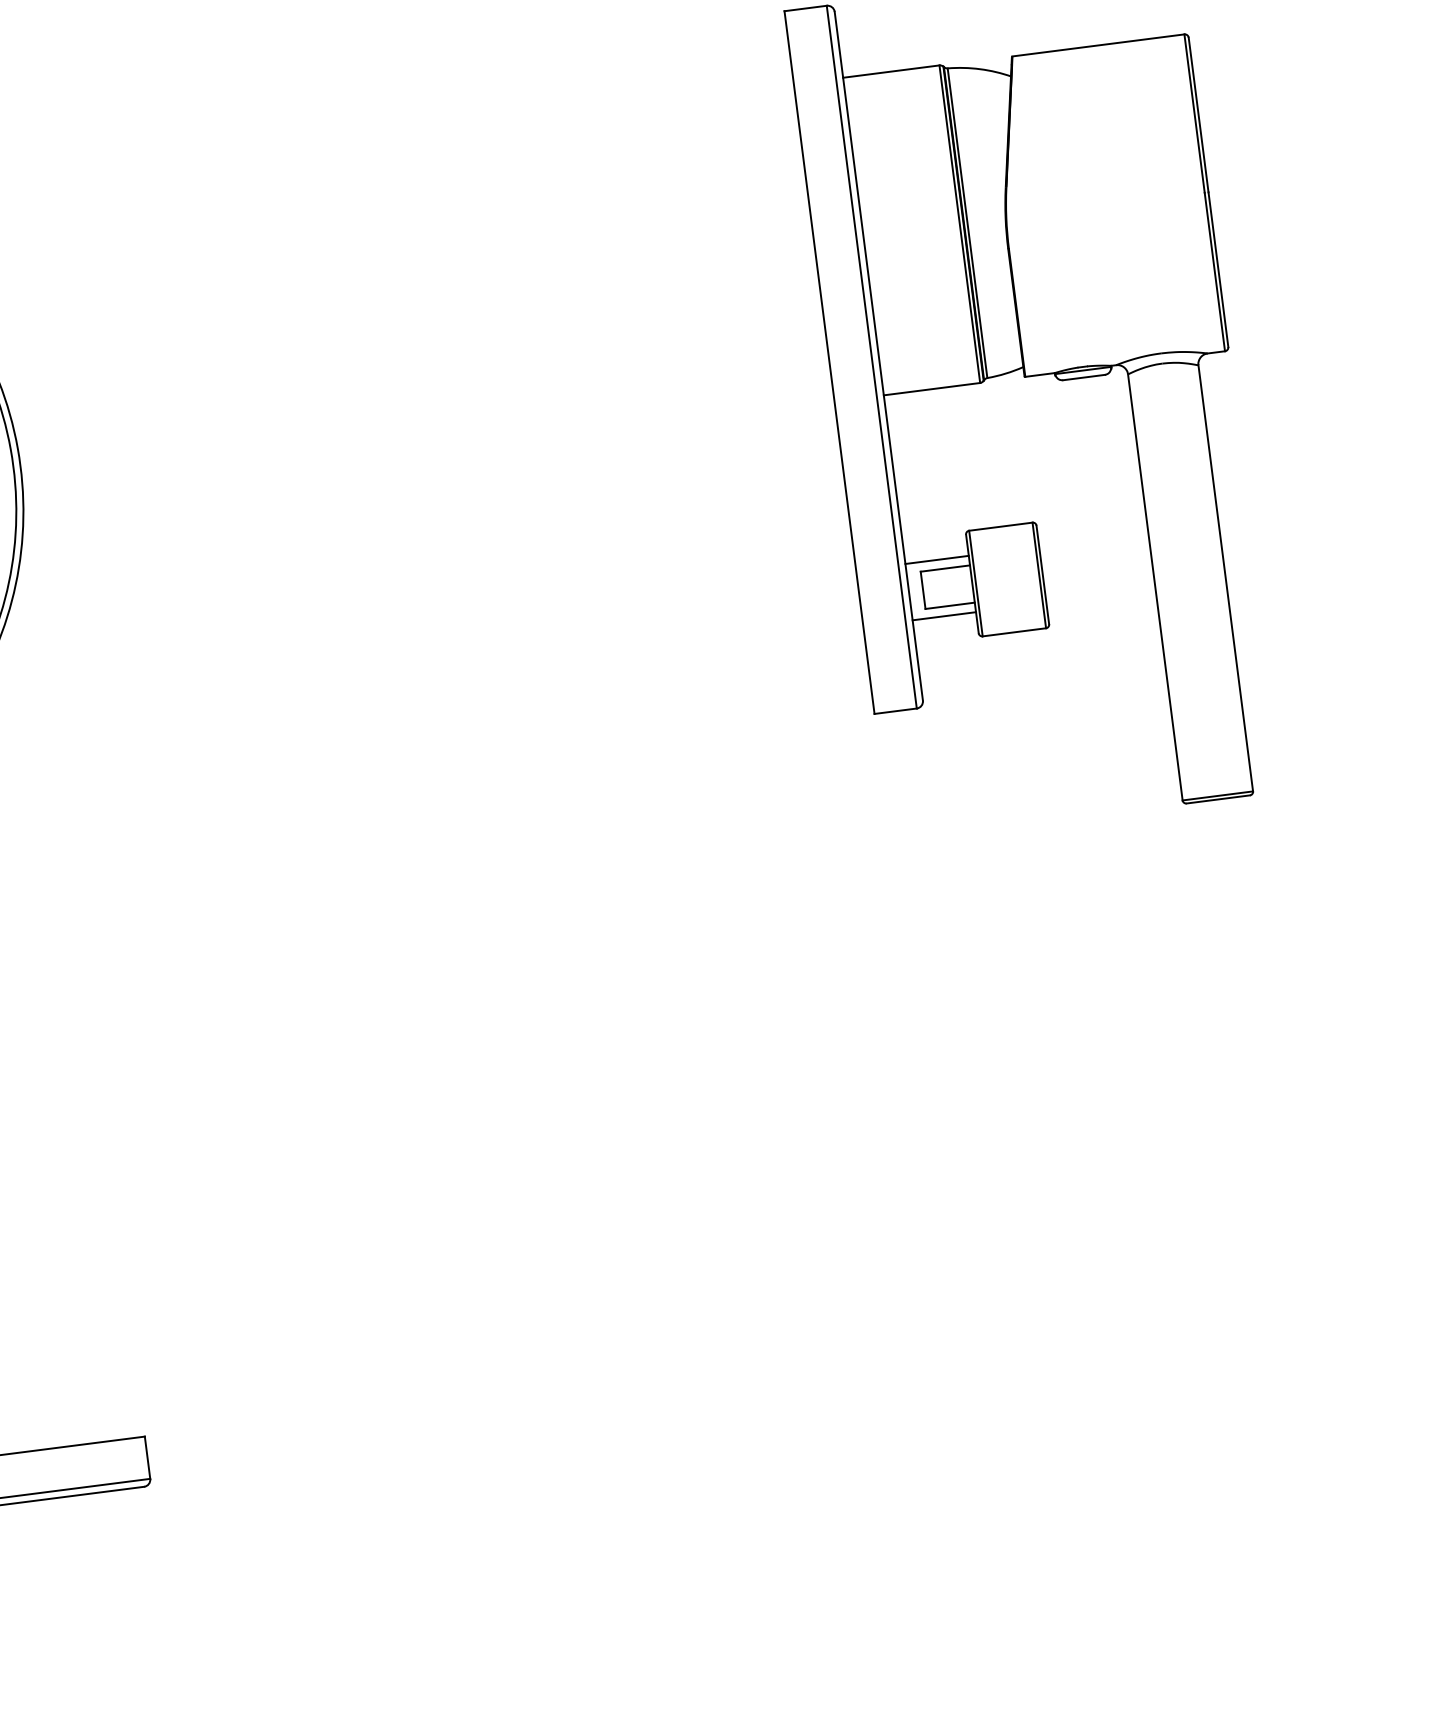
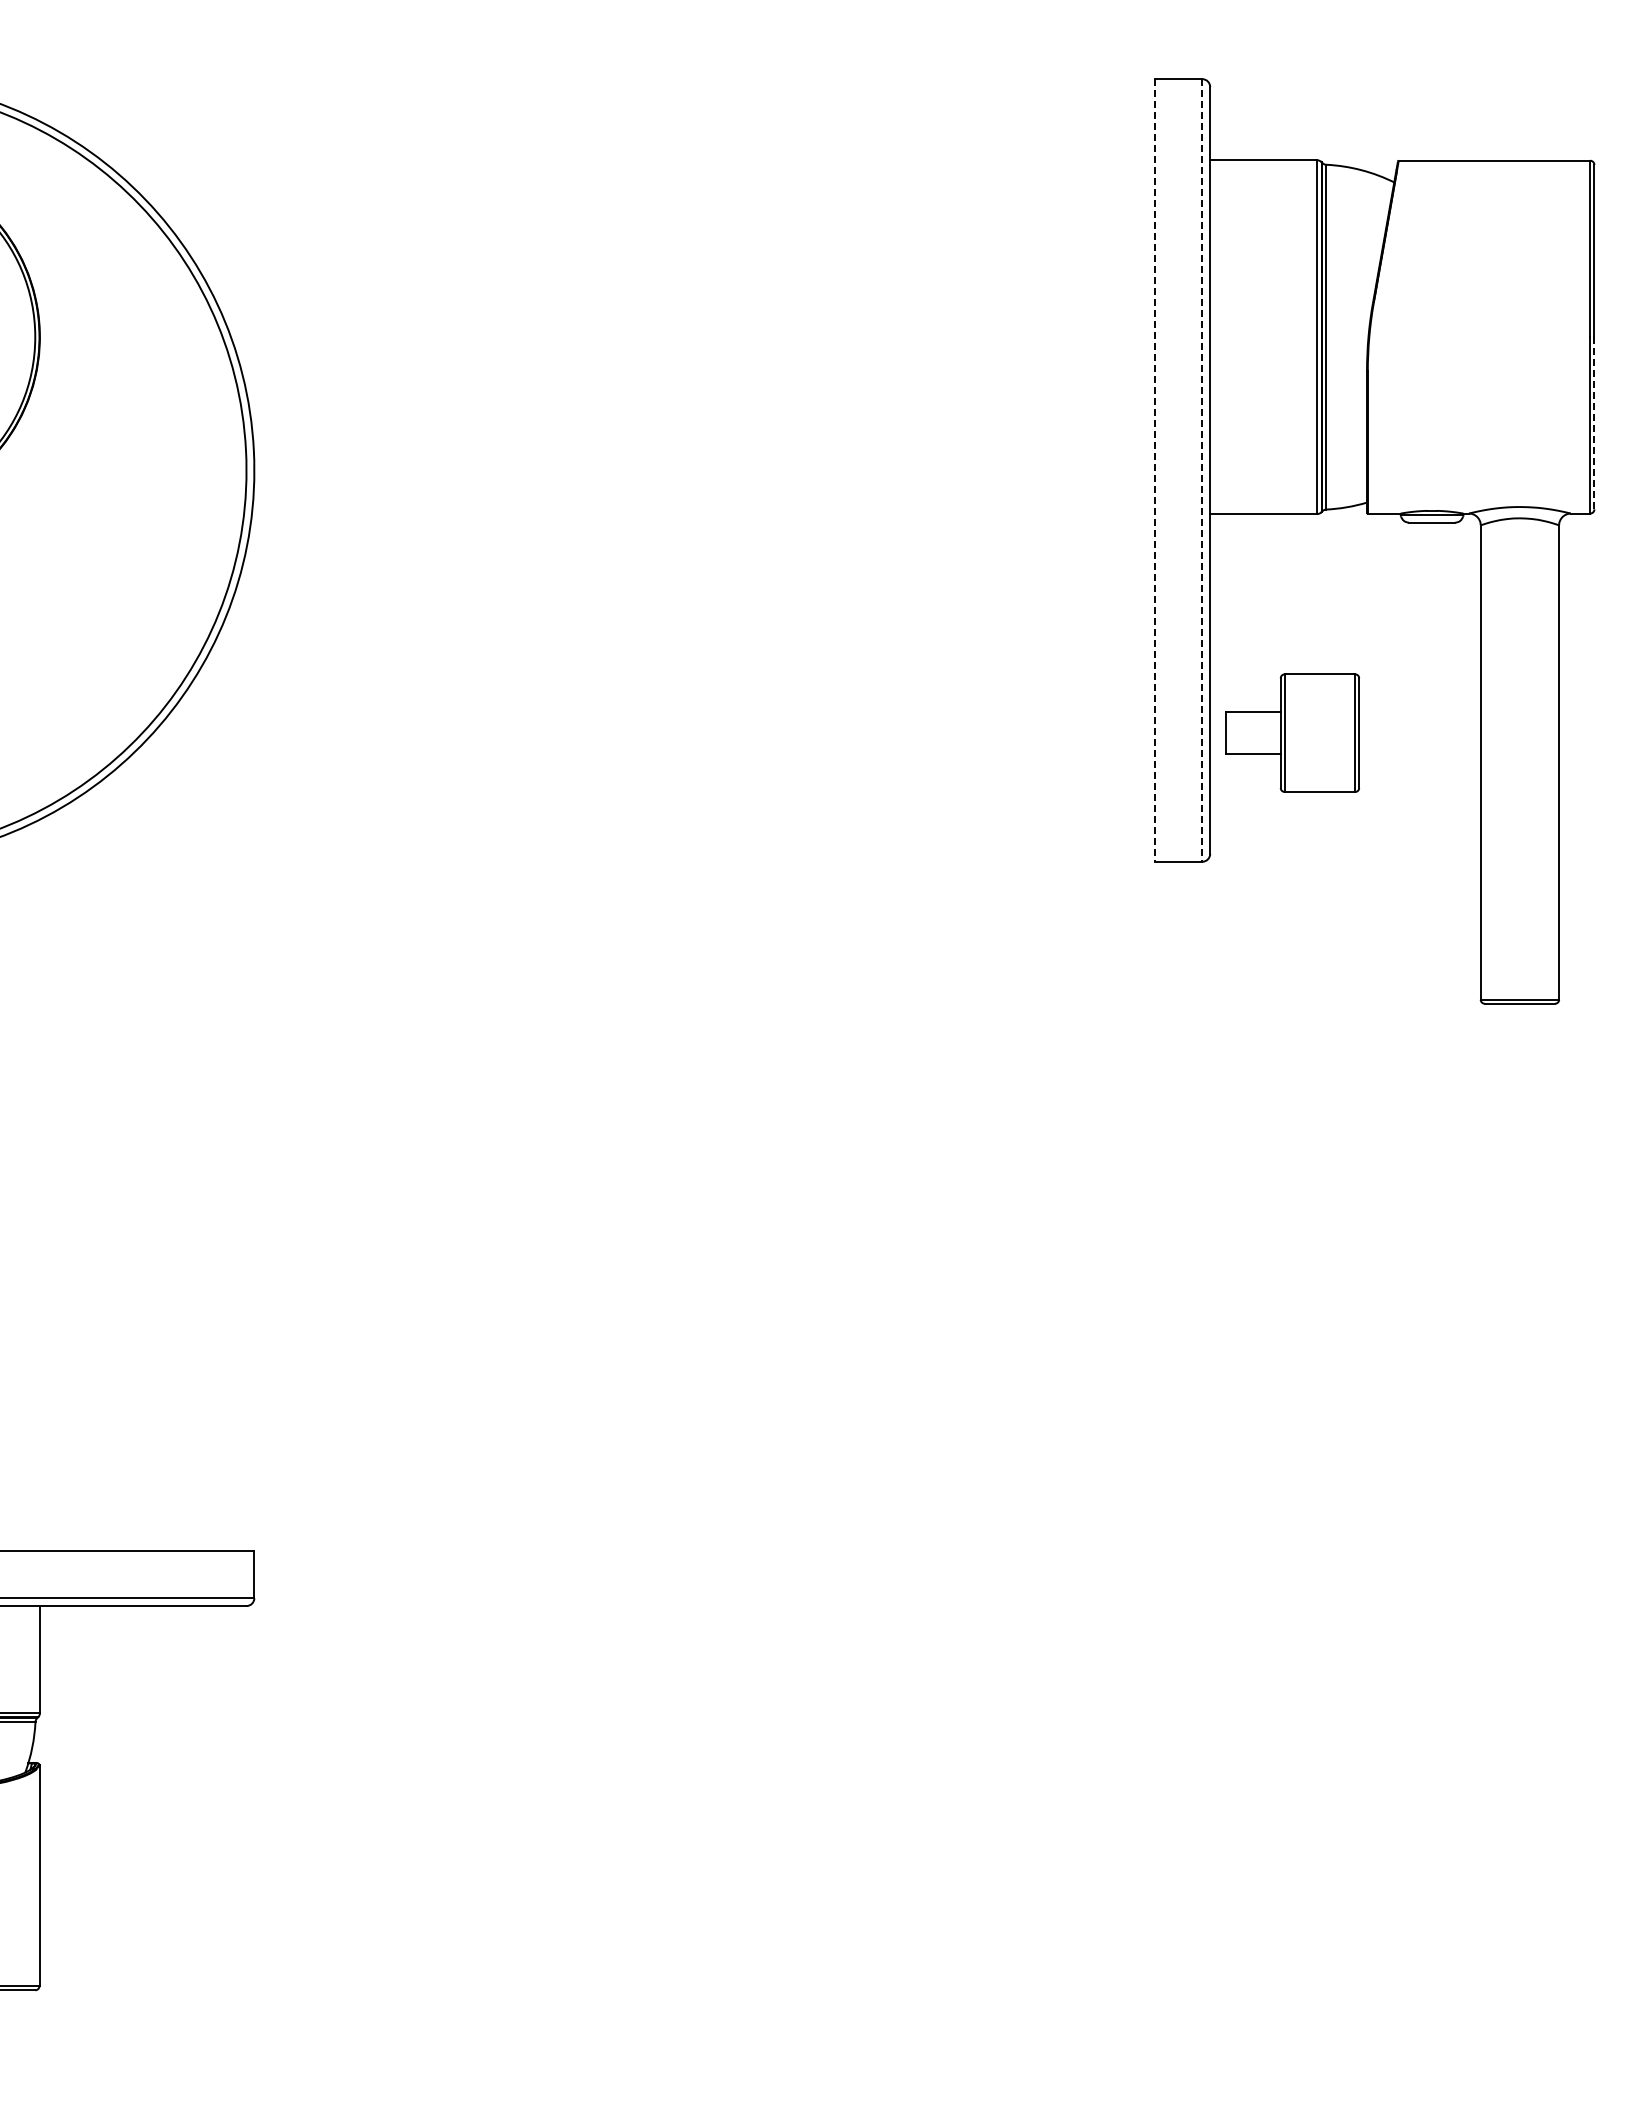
line: (1218, 269) -> (1594, 423), solid -> dashed
line: (871, 357) -> (1202, 470), solid -> dashed
line: (829, 362) -> (1155, 470), solid -> dashed
line: (937, 559) -> (1245, 701), removed
line: (944, 616) -> (1245, 764), removed

